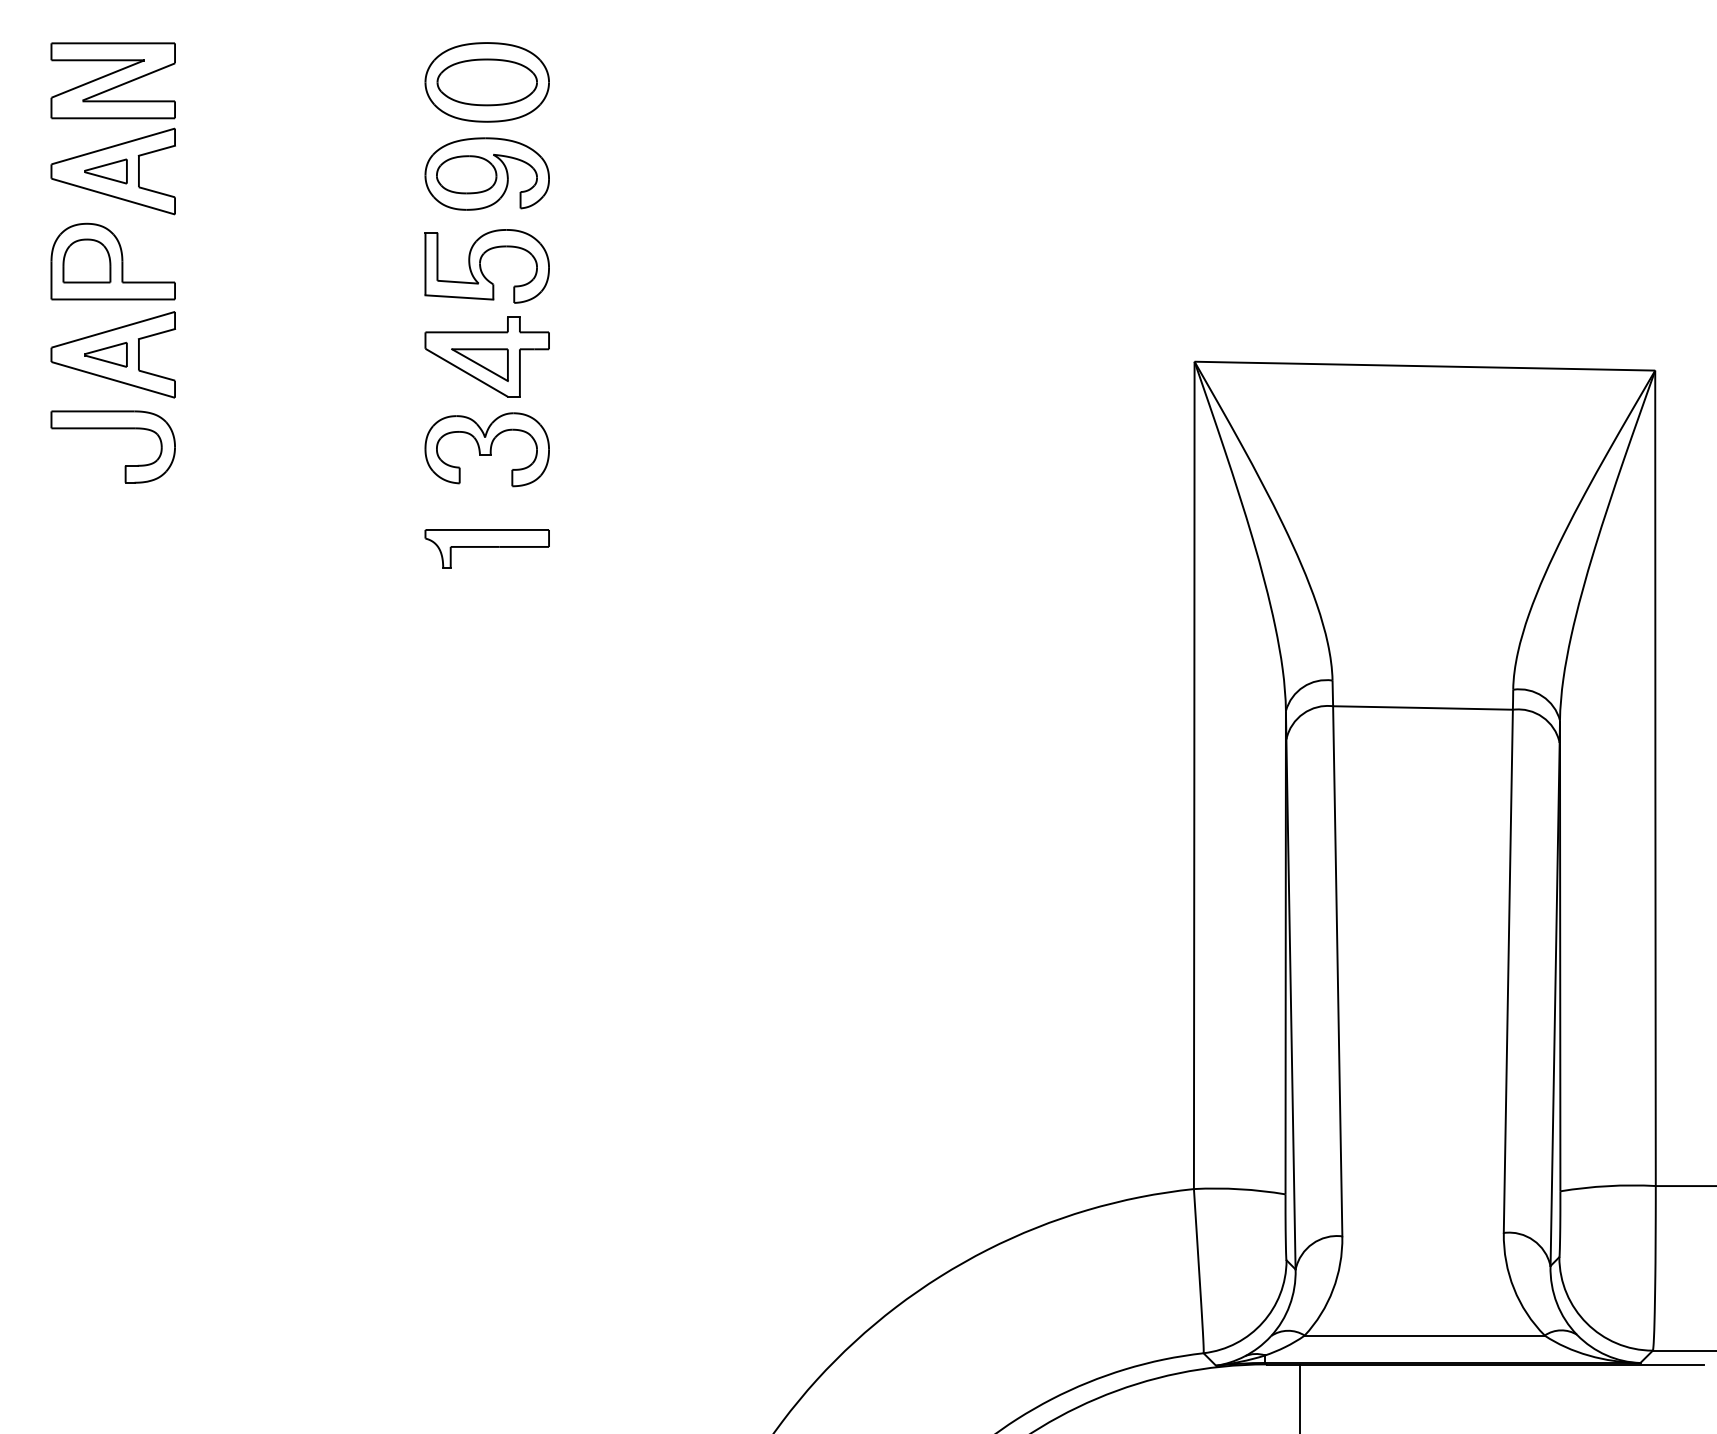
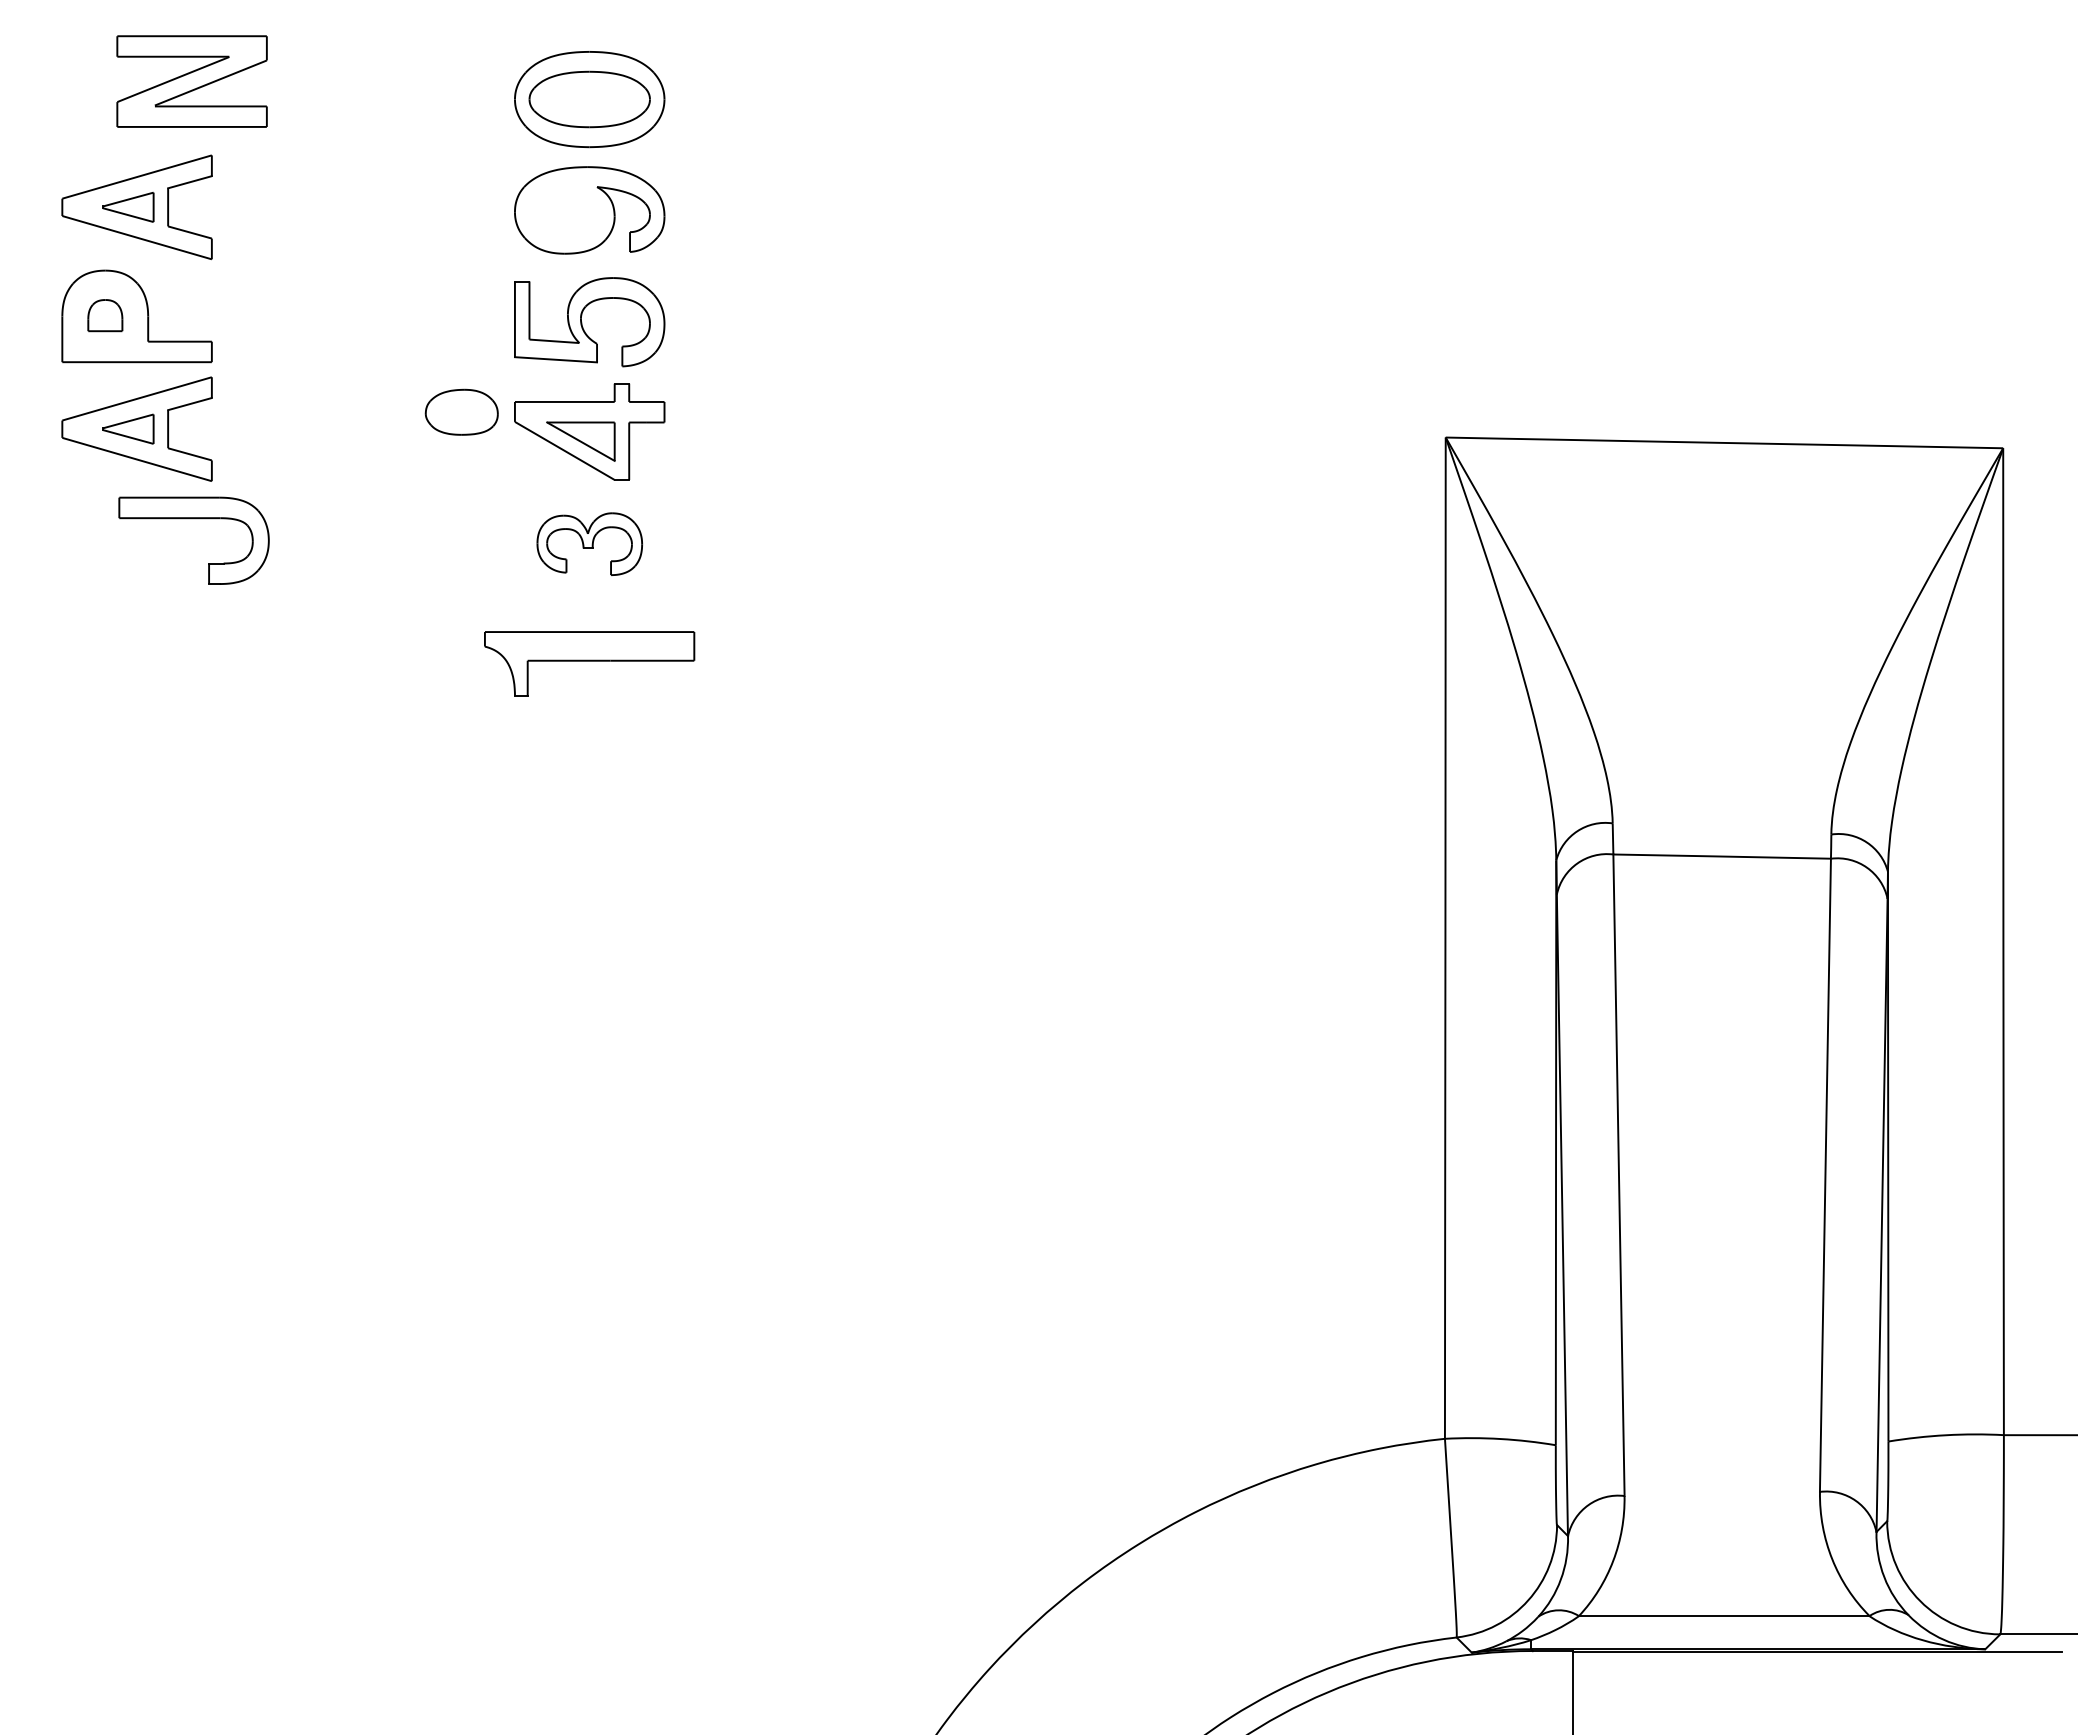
part: (112, 80) -> (191, 81), moved
part: (466, 174) -> (461, 411), moved
part: (87, 260) -> (105, 315), size x0.6
part: (112, 429) -> (193, 519), moved
part: (487, 450) -> (589, 544), size x0.7
part: (487, 548) -> (589, 663), size x1.4

